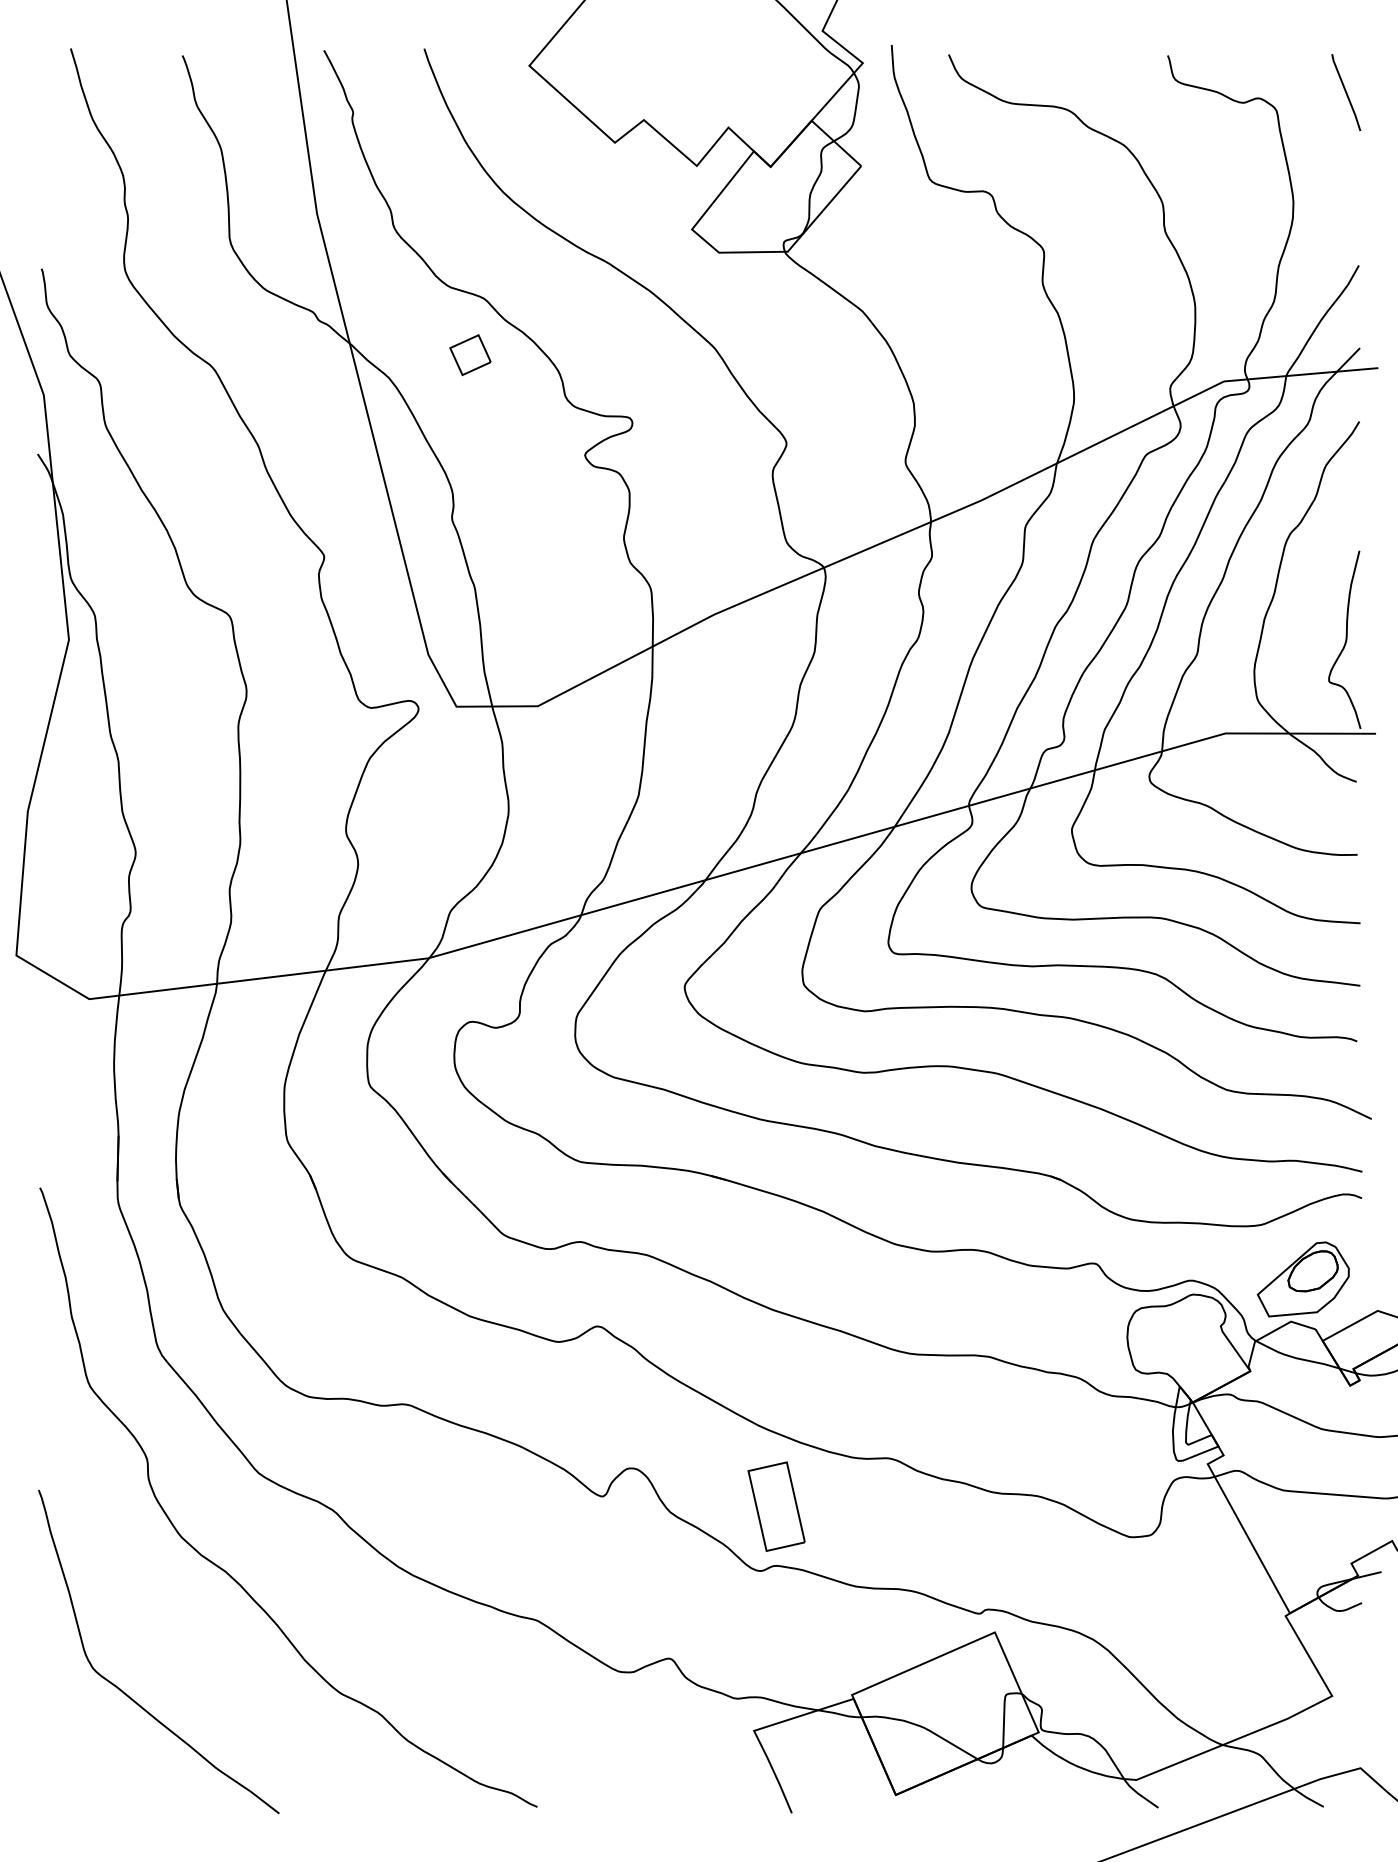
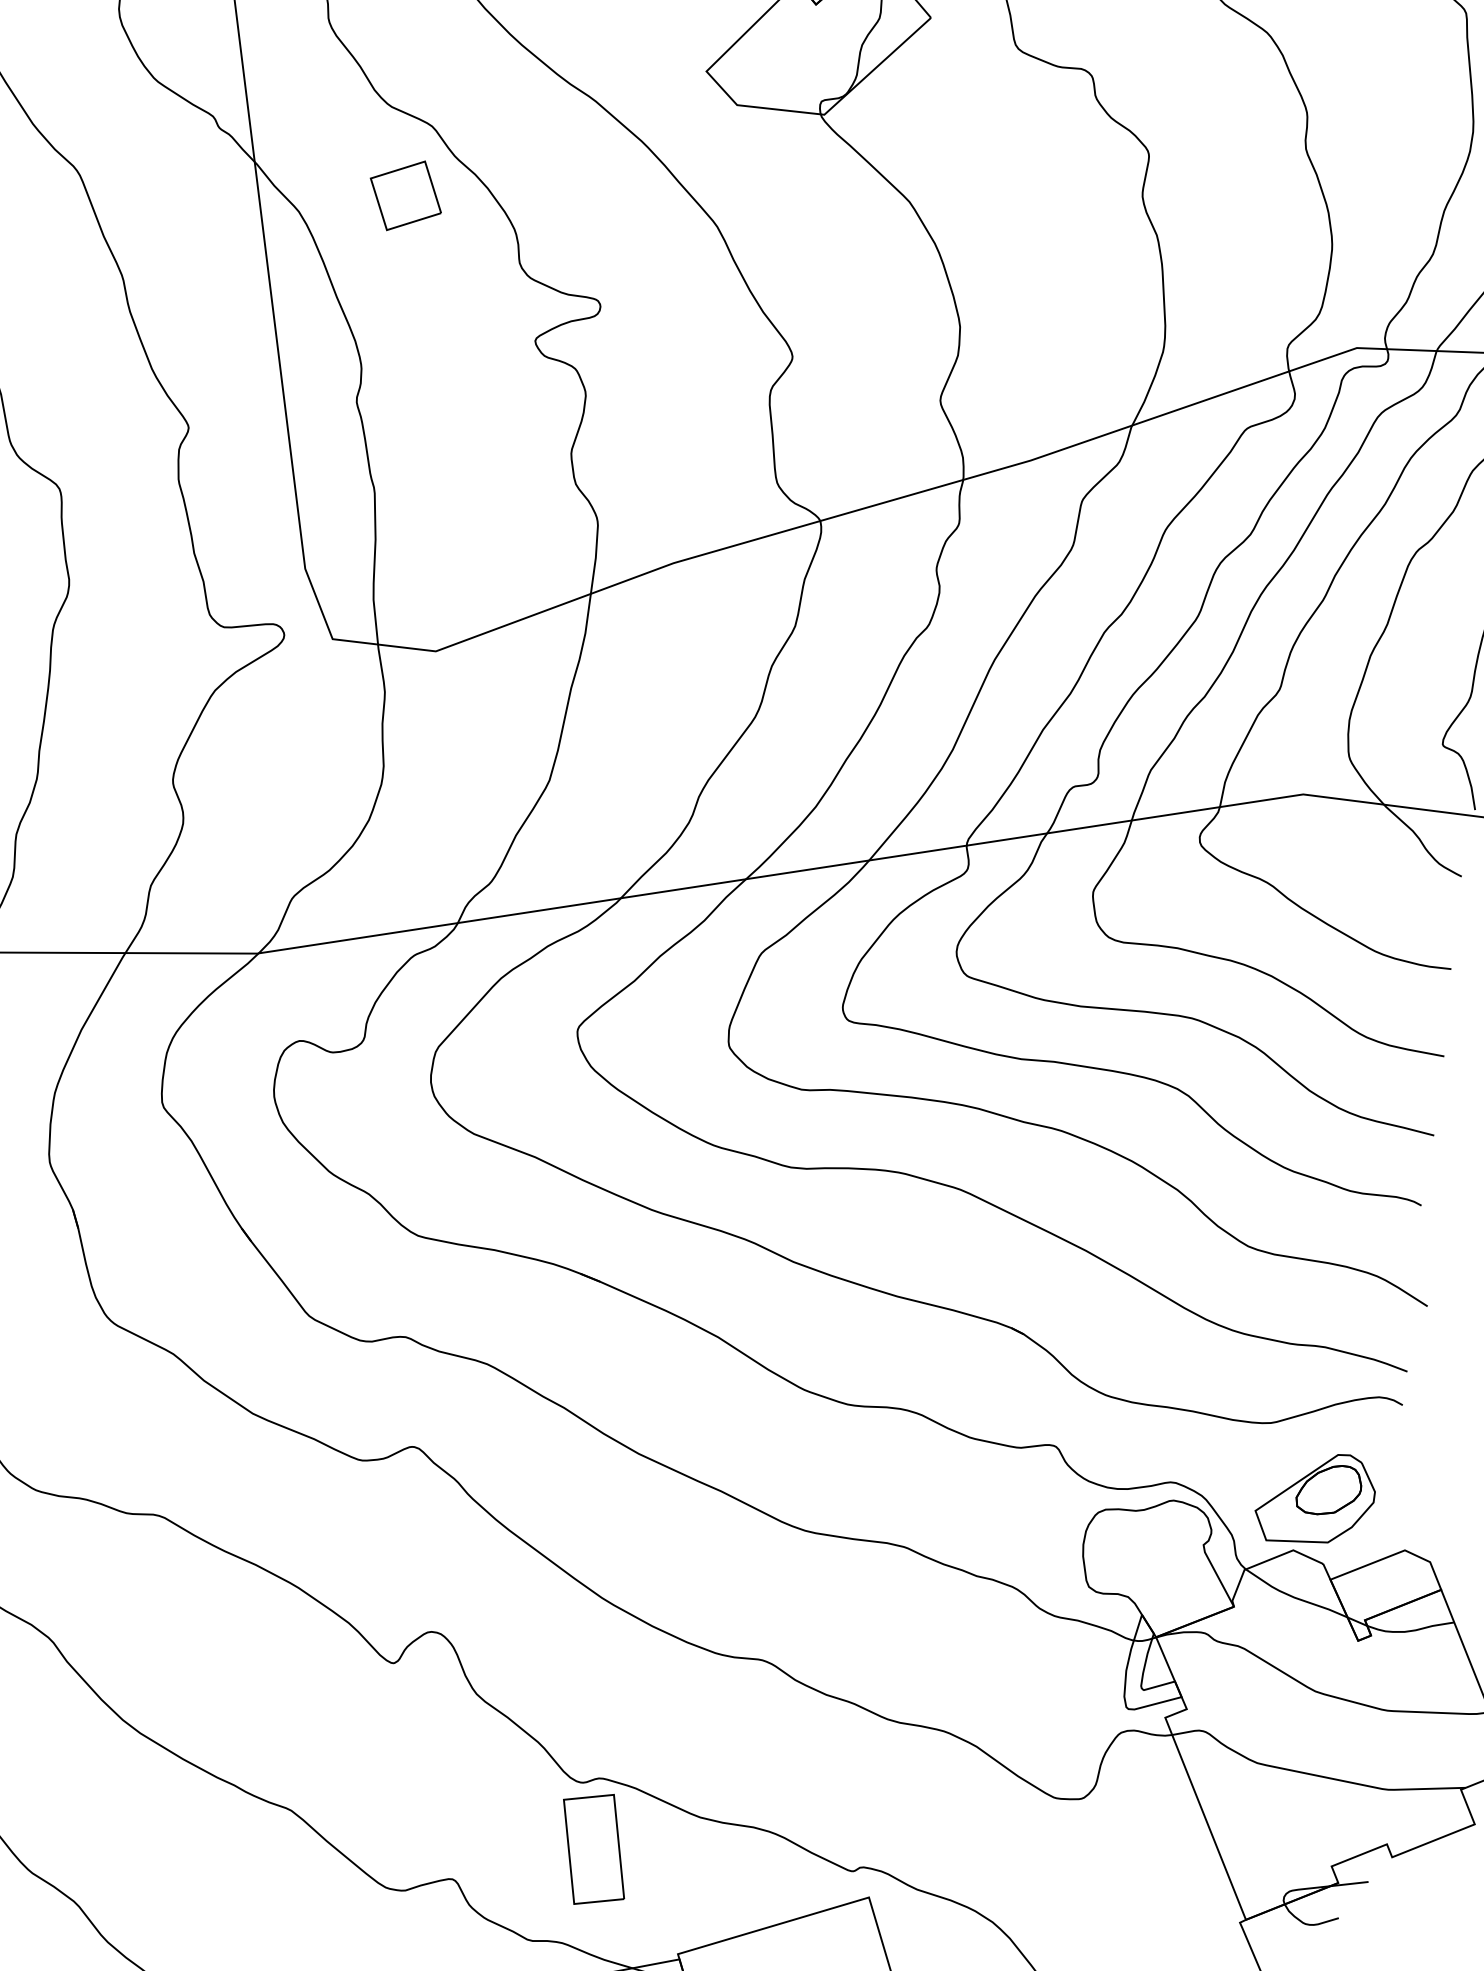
part: (470, 354) -> (406, 194), size x1.43
part: (776, 1506) -> (593, 1849), moved

